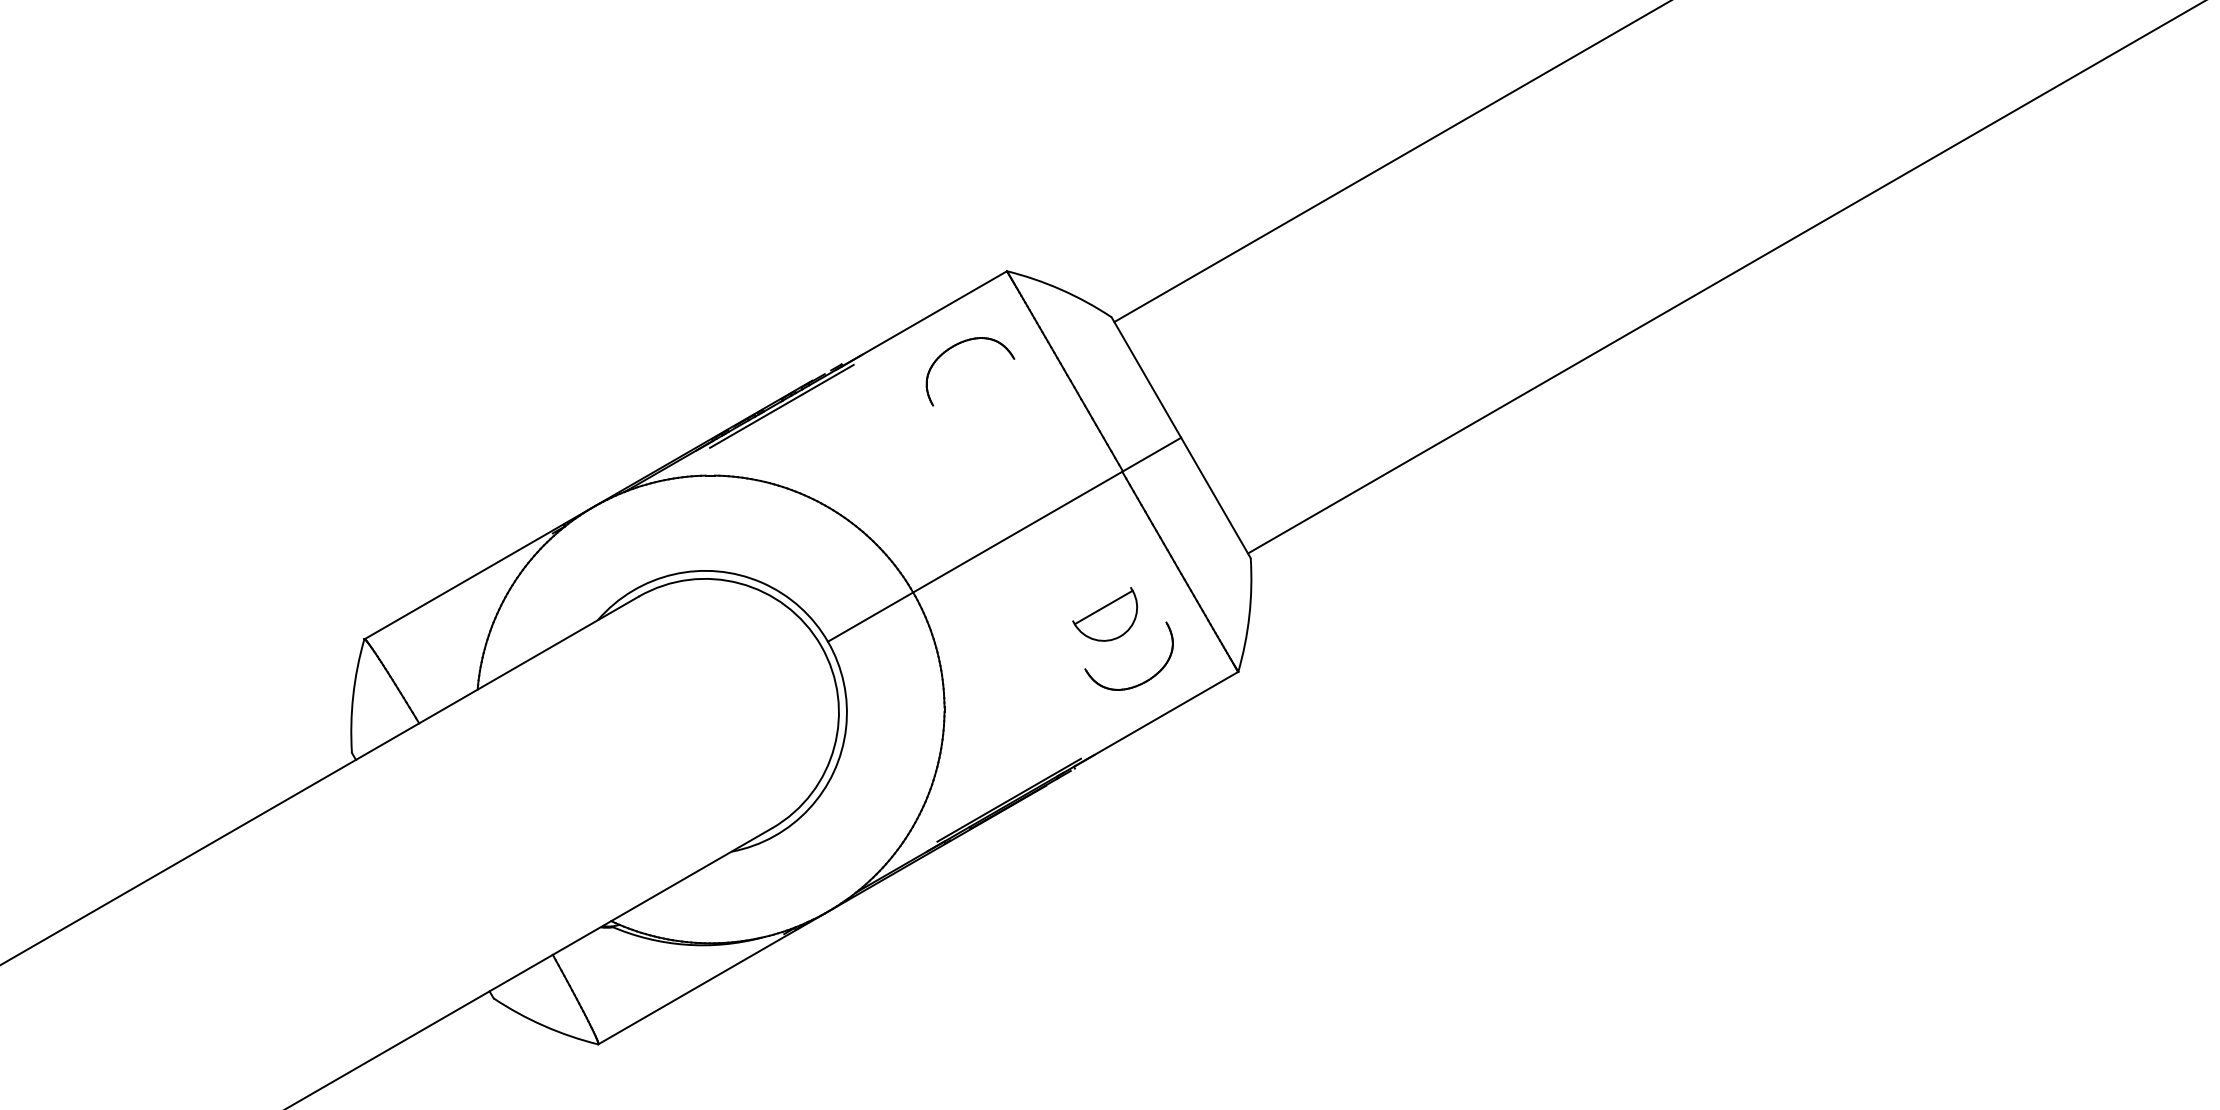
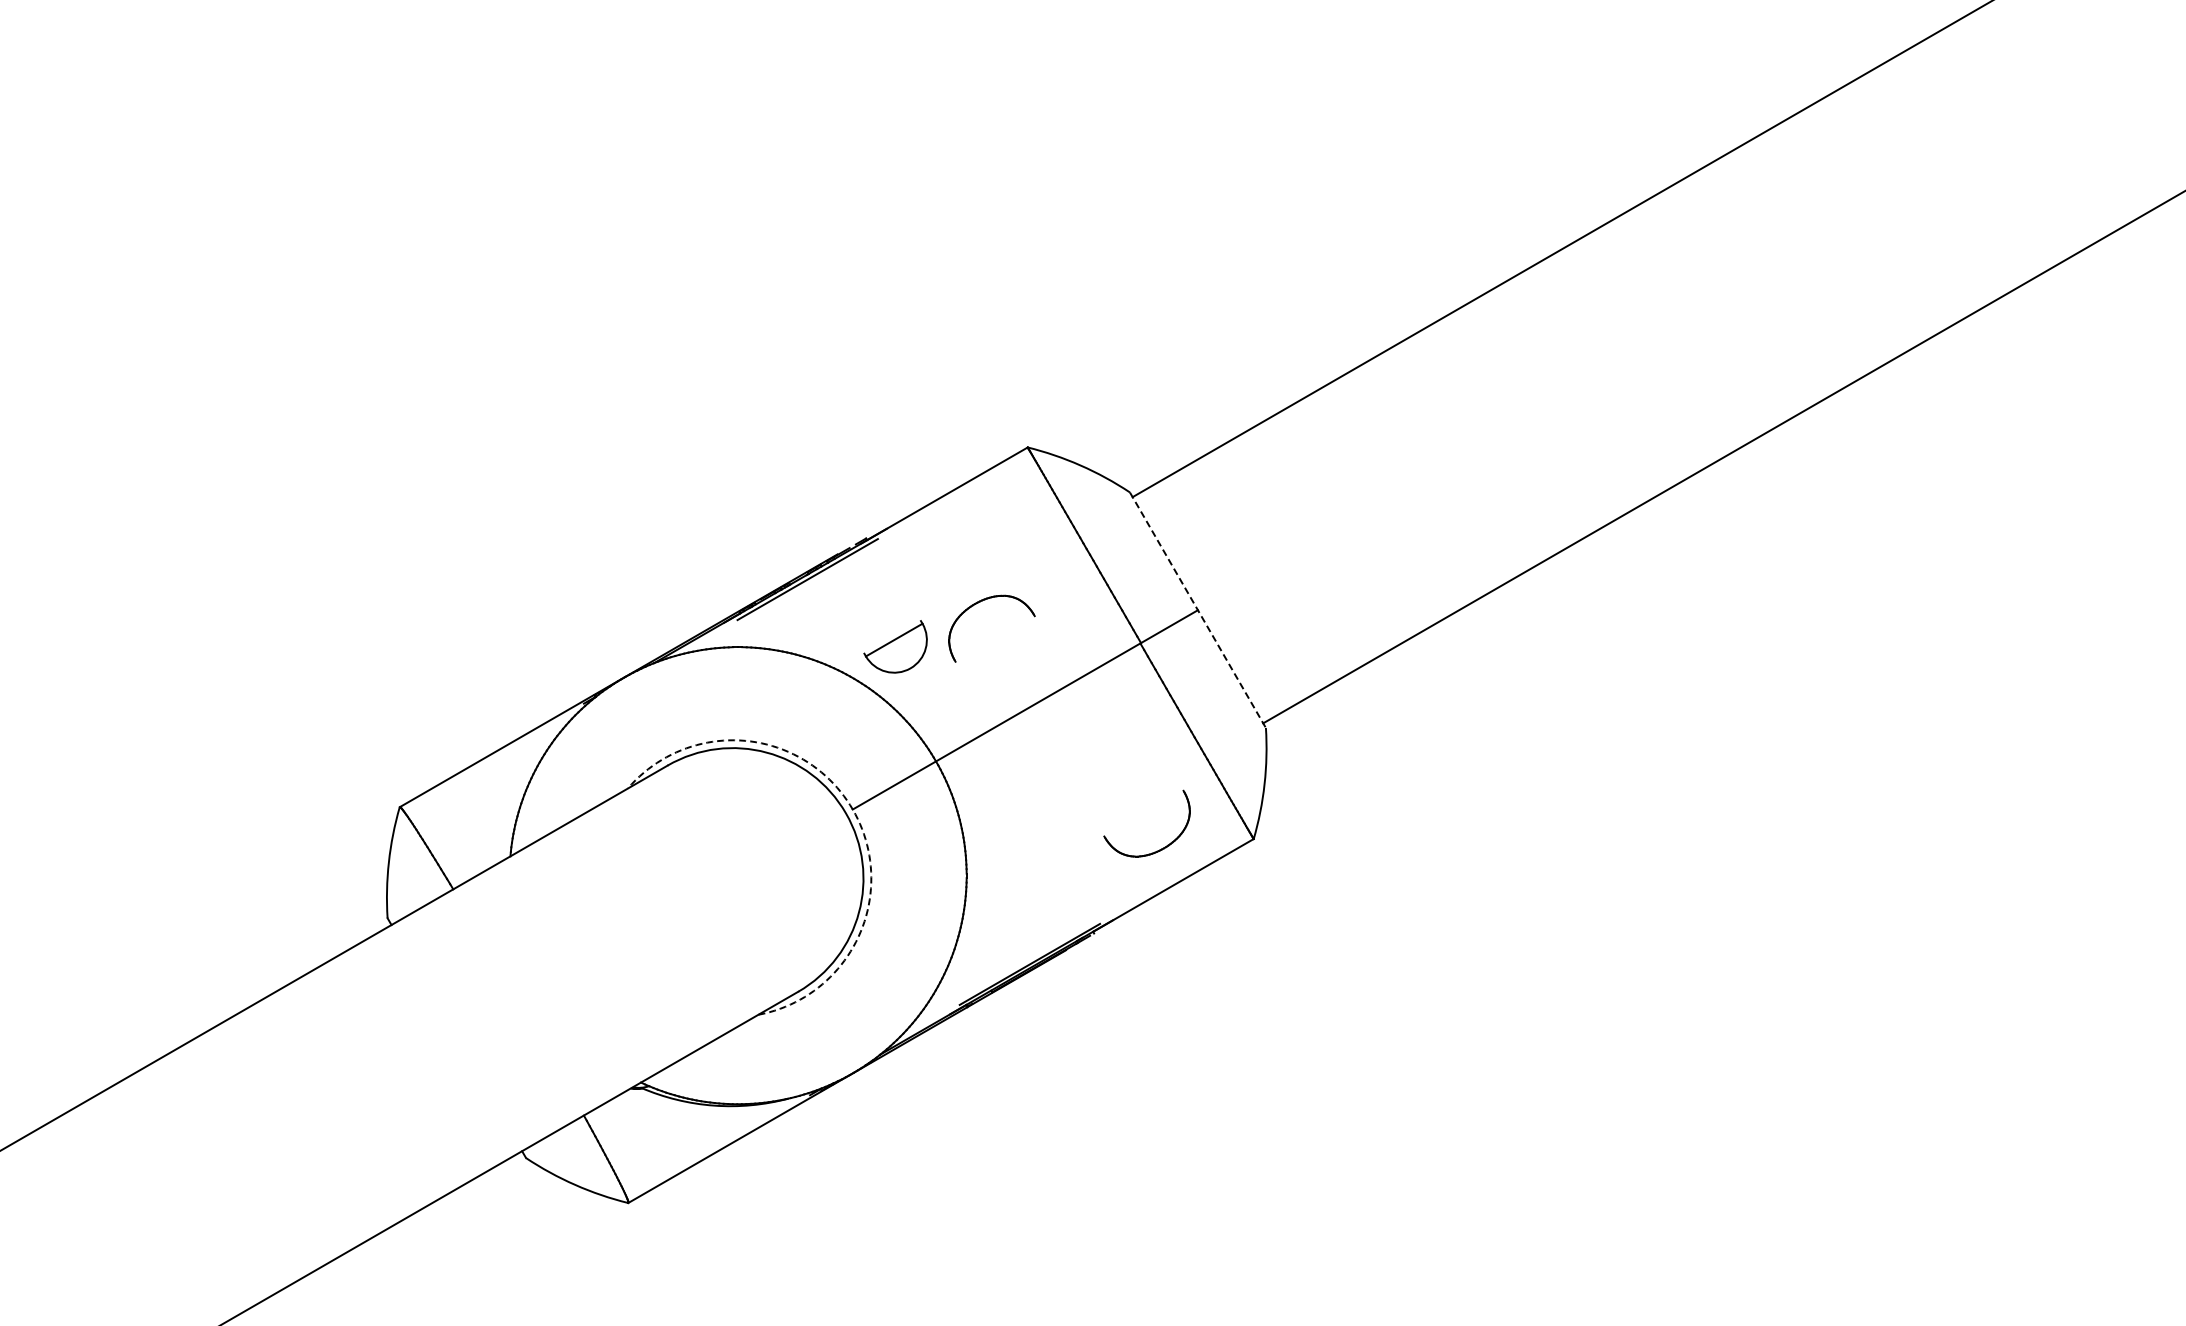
part: (956, 345) -> (978, 603), moved
line: (1180, 438) -> (1197, 610), solid -> dashed
part: (1105, 614) -> (895, 646), moved
arc: (827, 641) -> (852, 809), solid -> dashed

